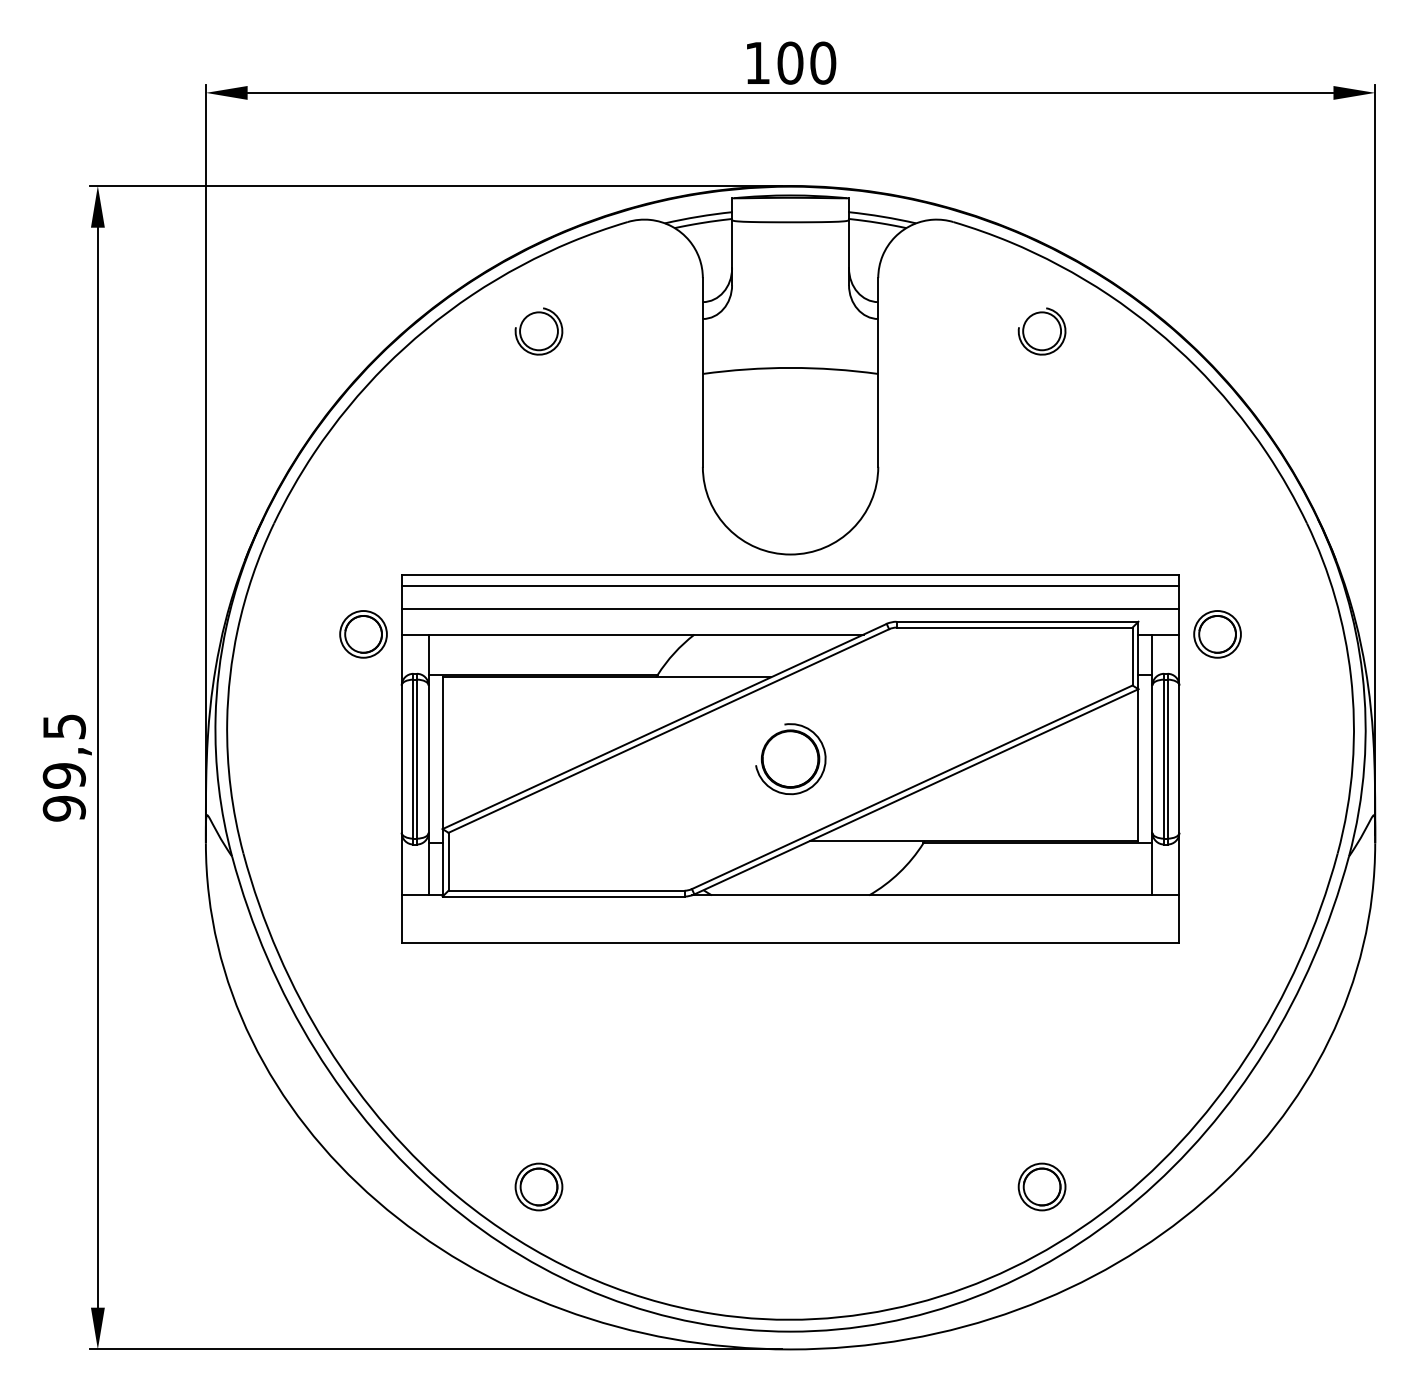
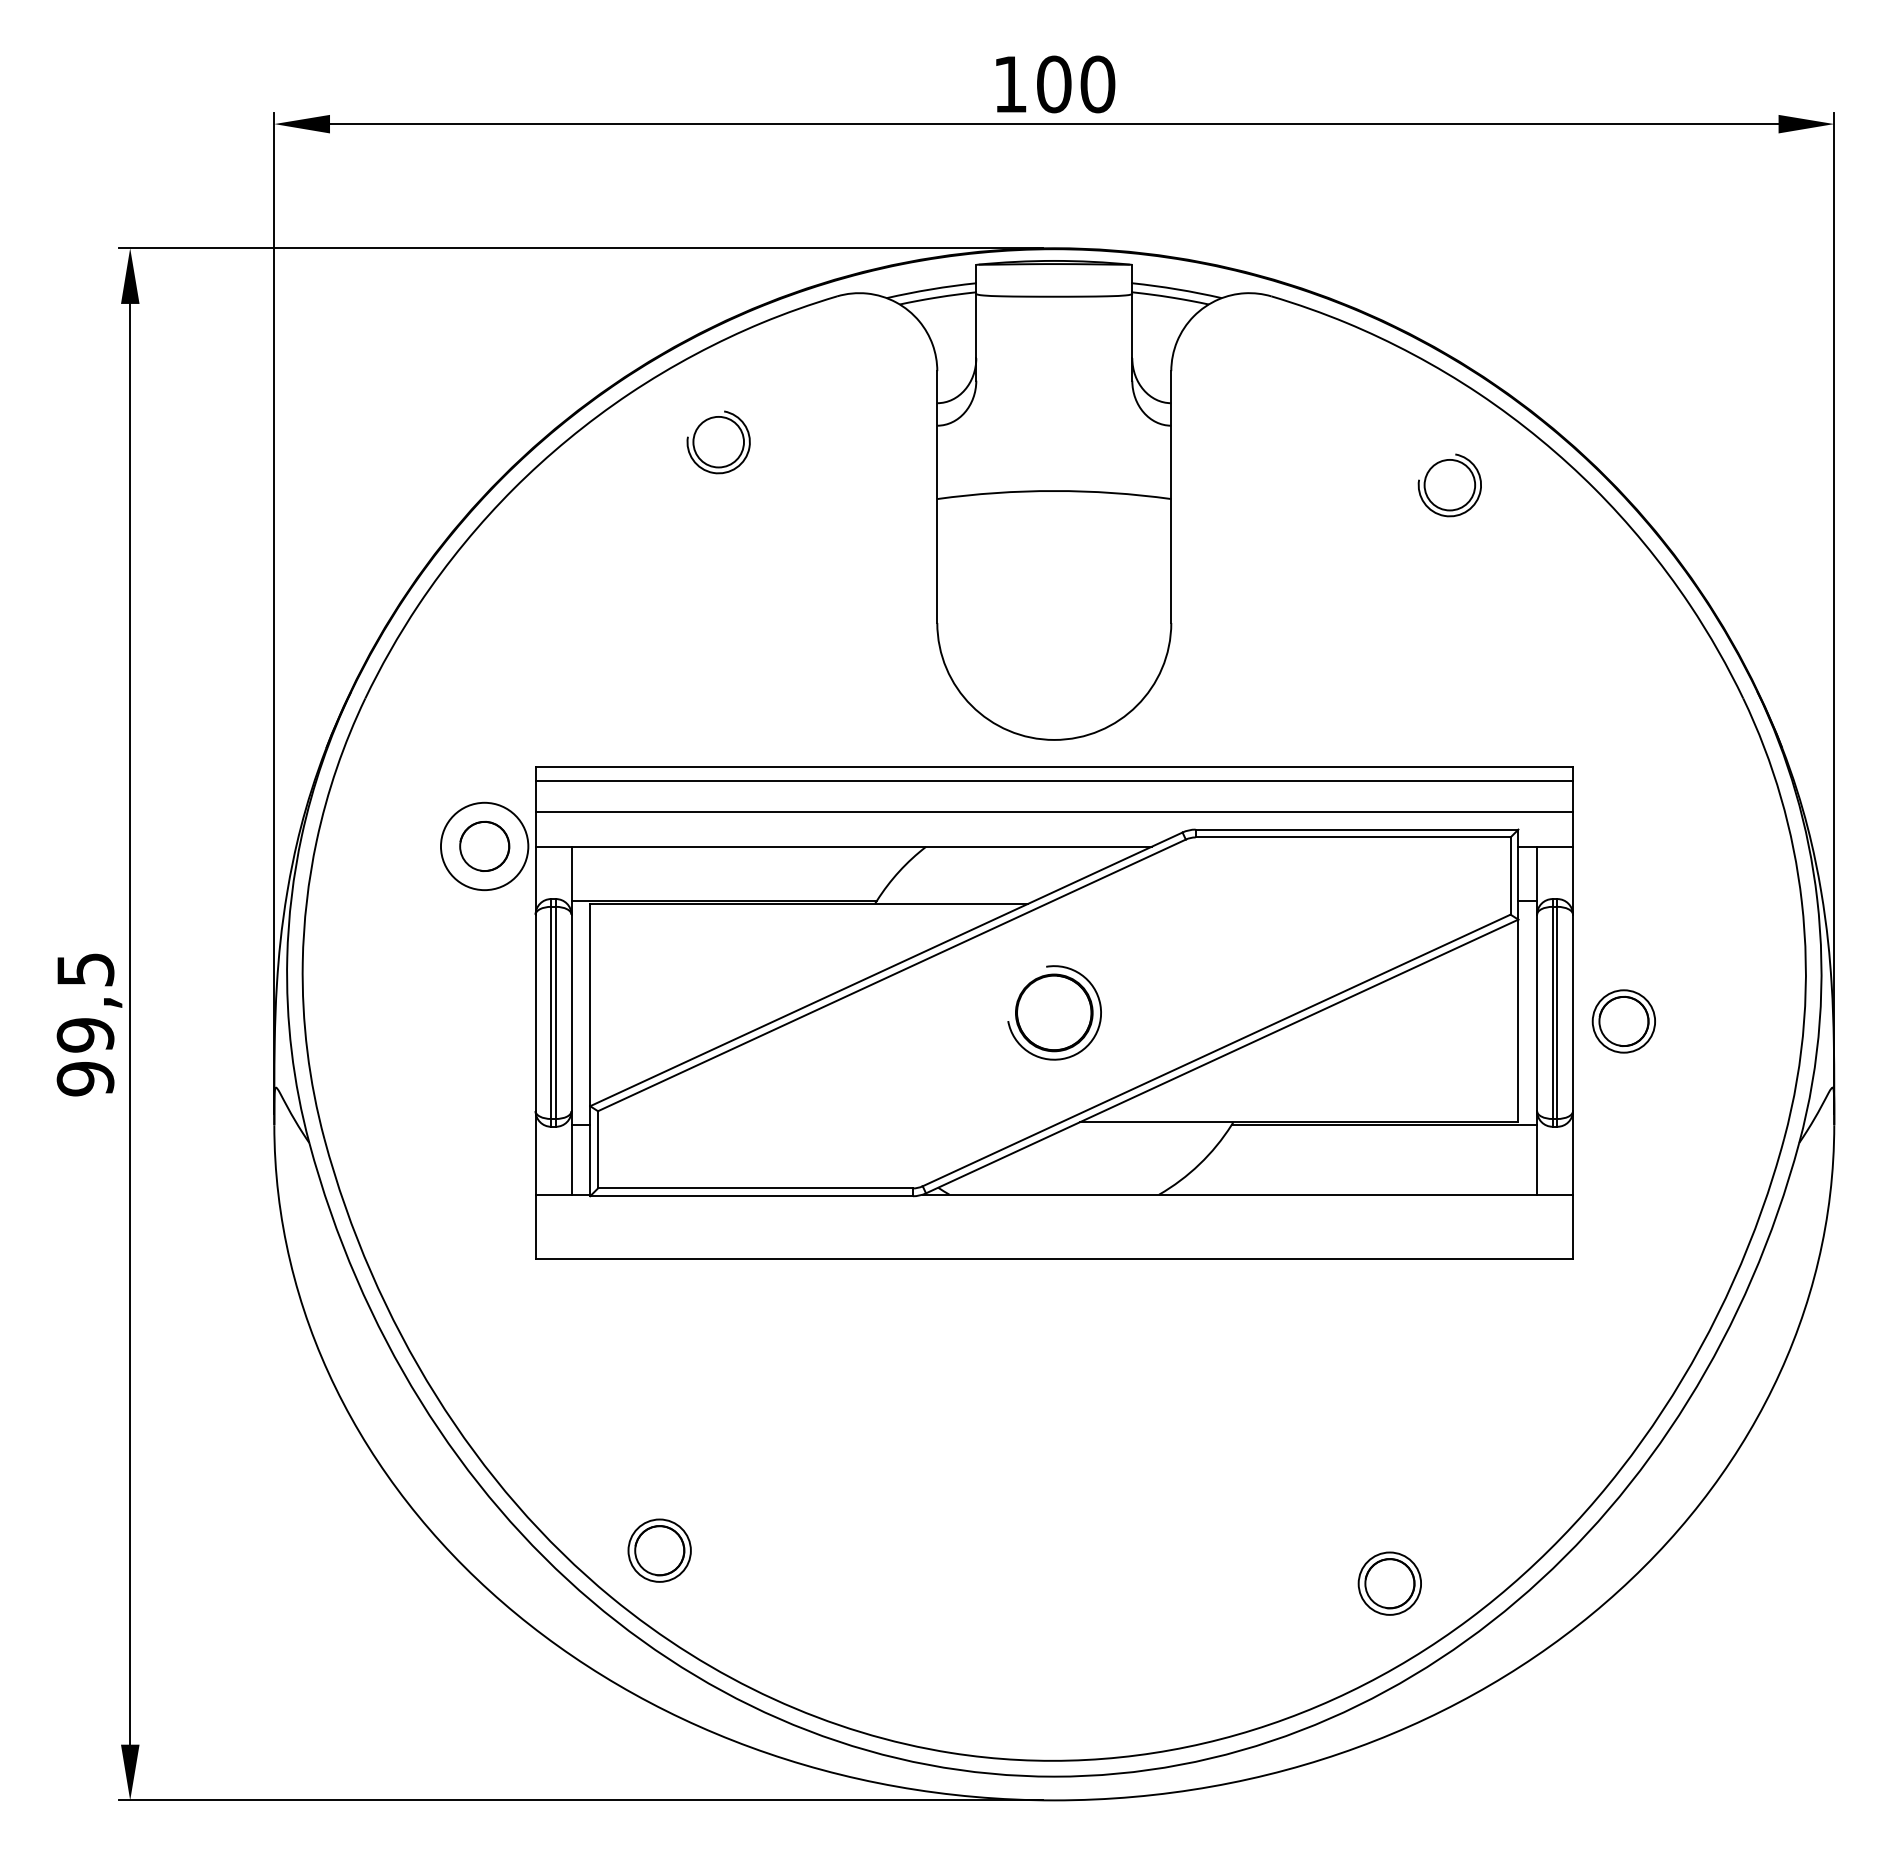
part: (1041, 331) -> (1449, 485), moved
circle: (363, 634) -> (484, 846), size x1.4
part: (1217, 634) -> (1623, 1021), moved
part: (538, 1186) -> (659, 1550), moved

